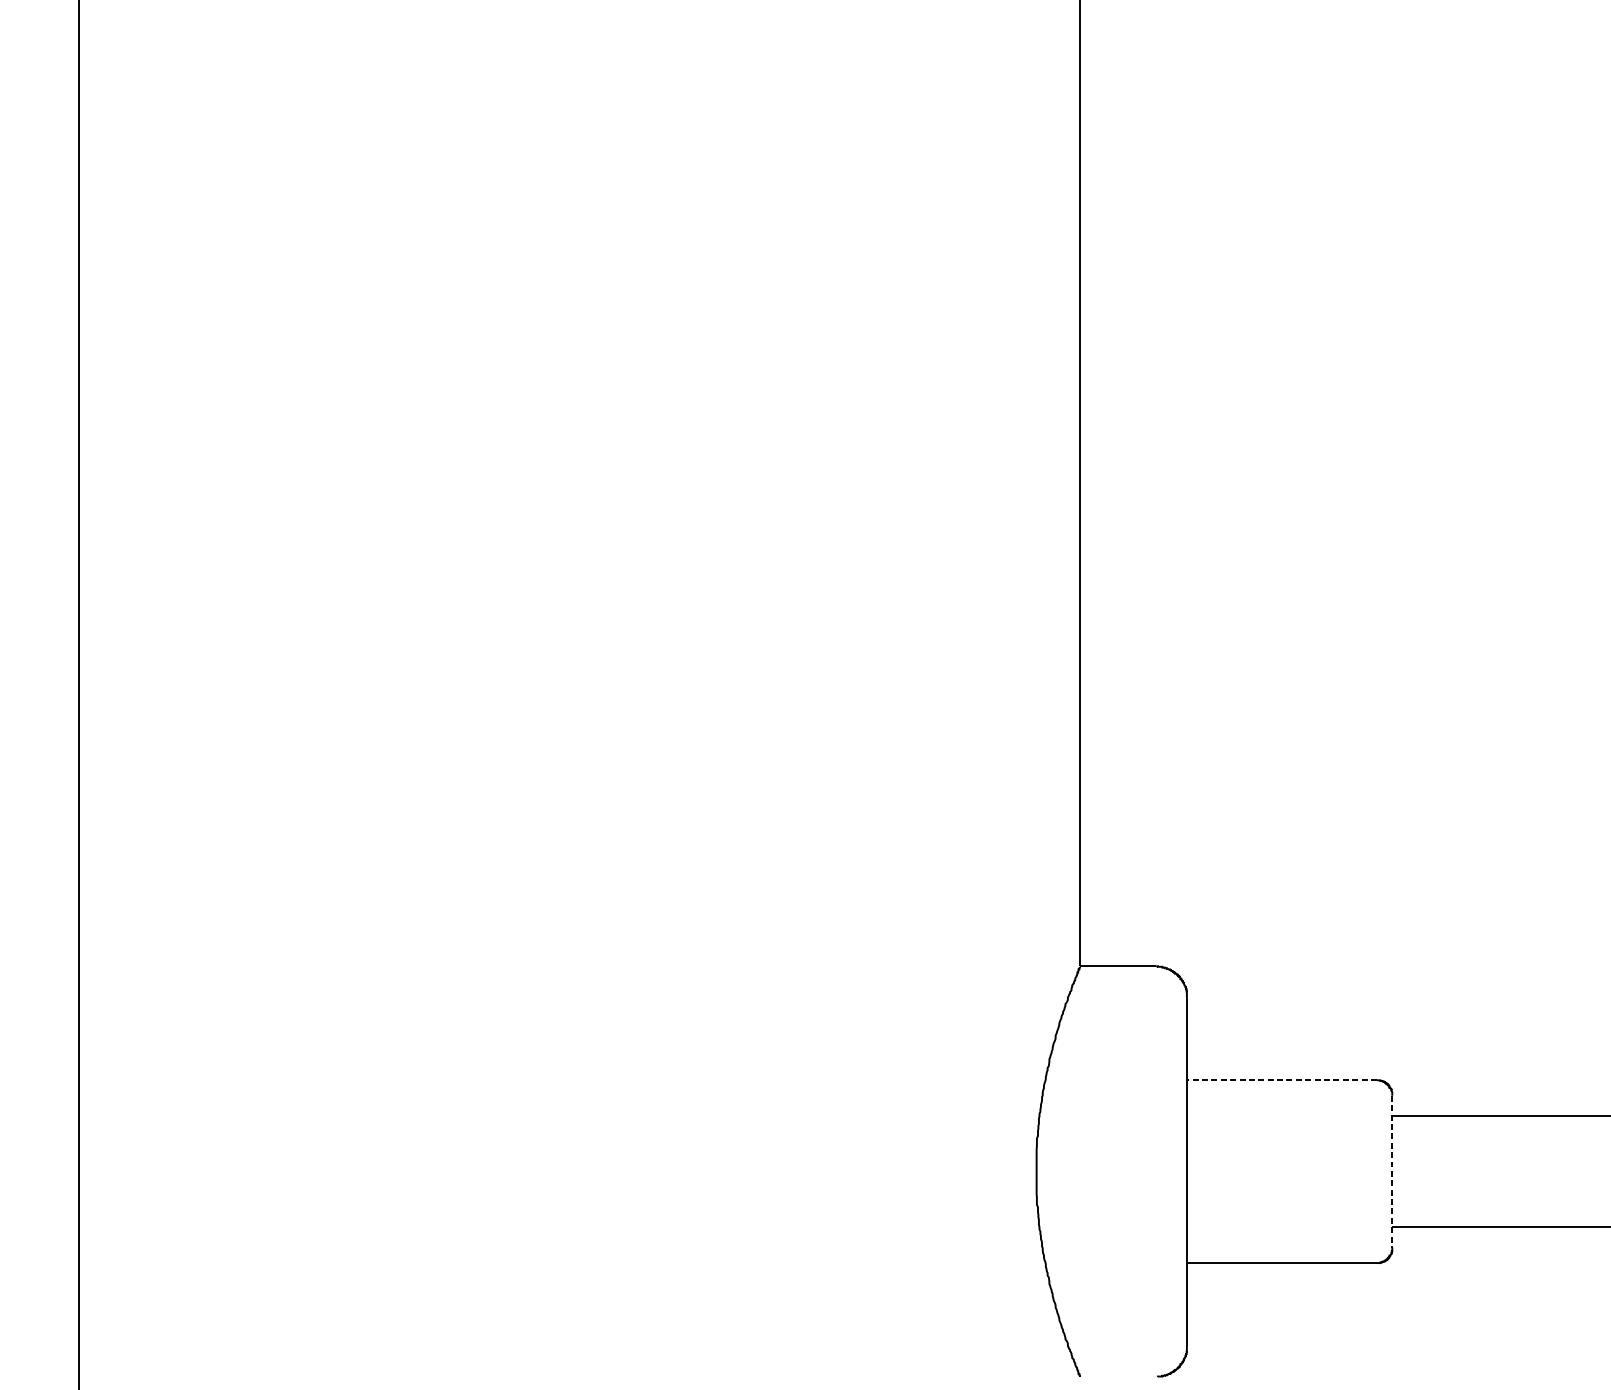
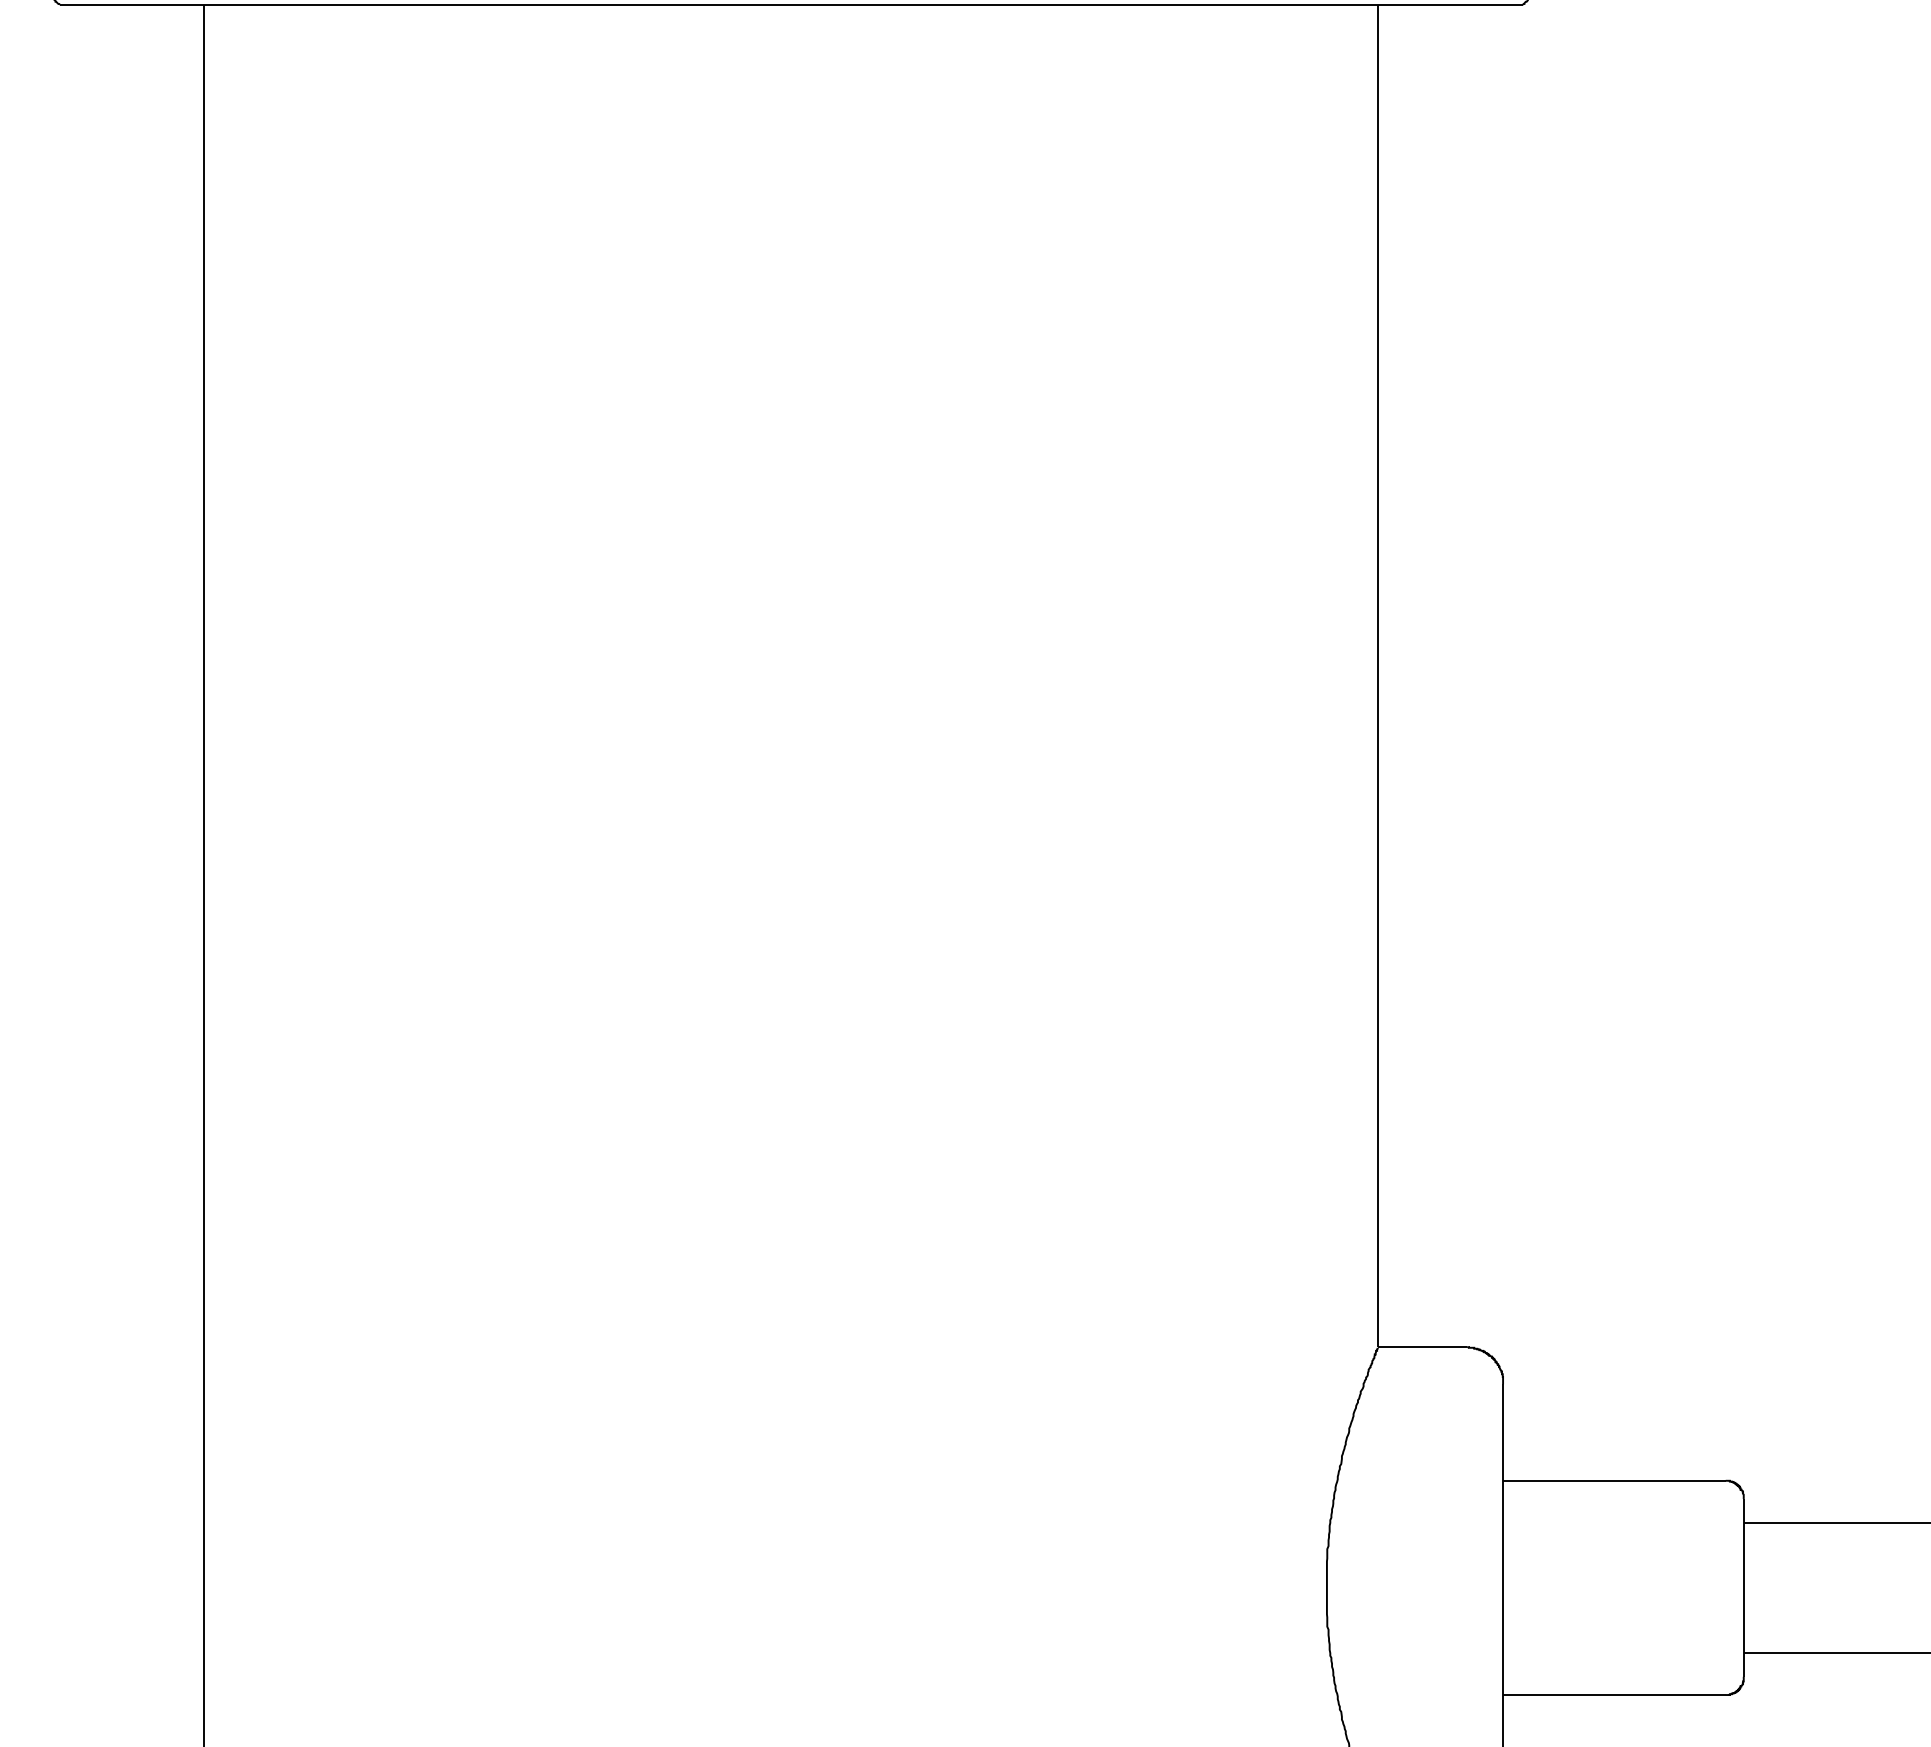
line: (1281, 1080) -> (1613, 1480), dashed -> solid
line: (1392, 1171) -> (1743, 1587), dashed -> solid

